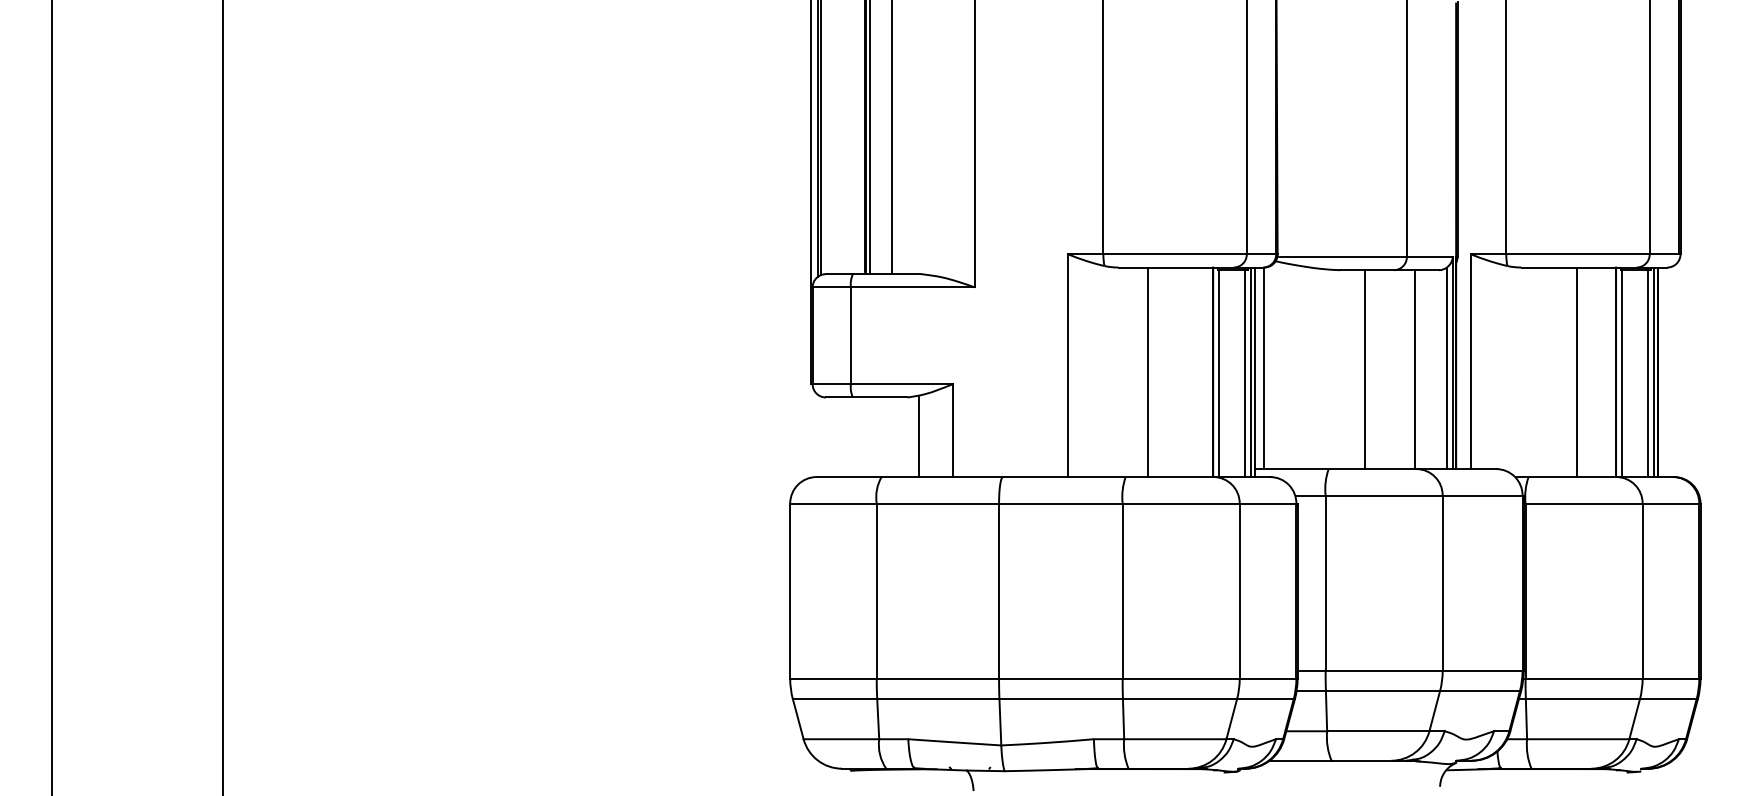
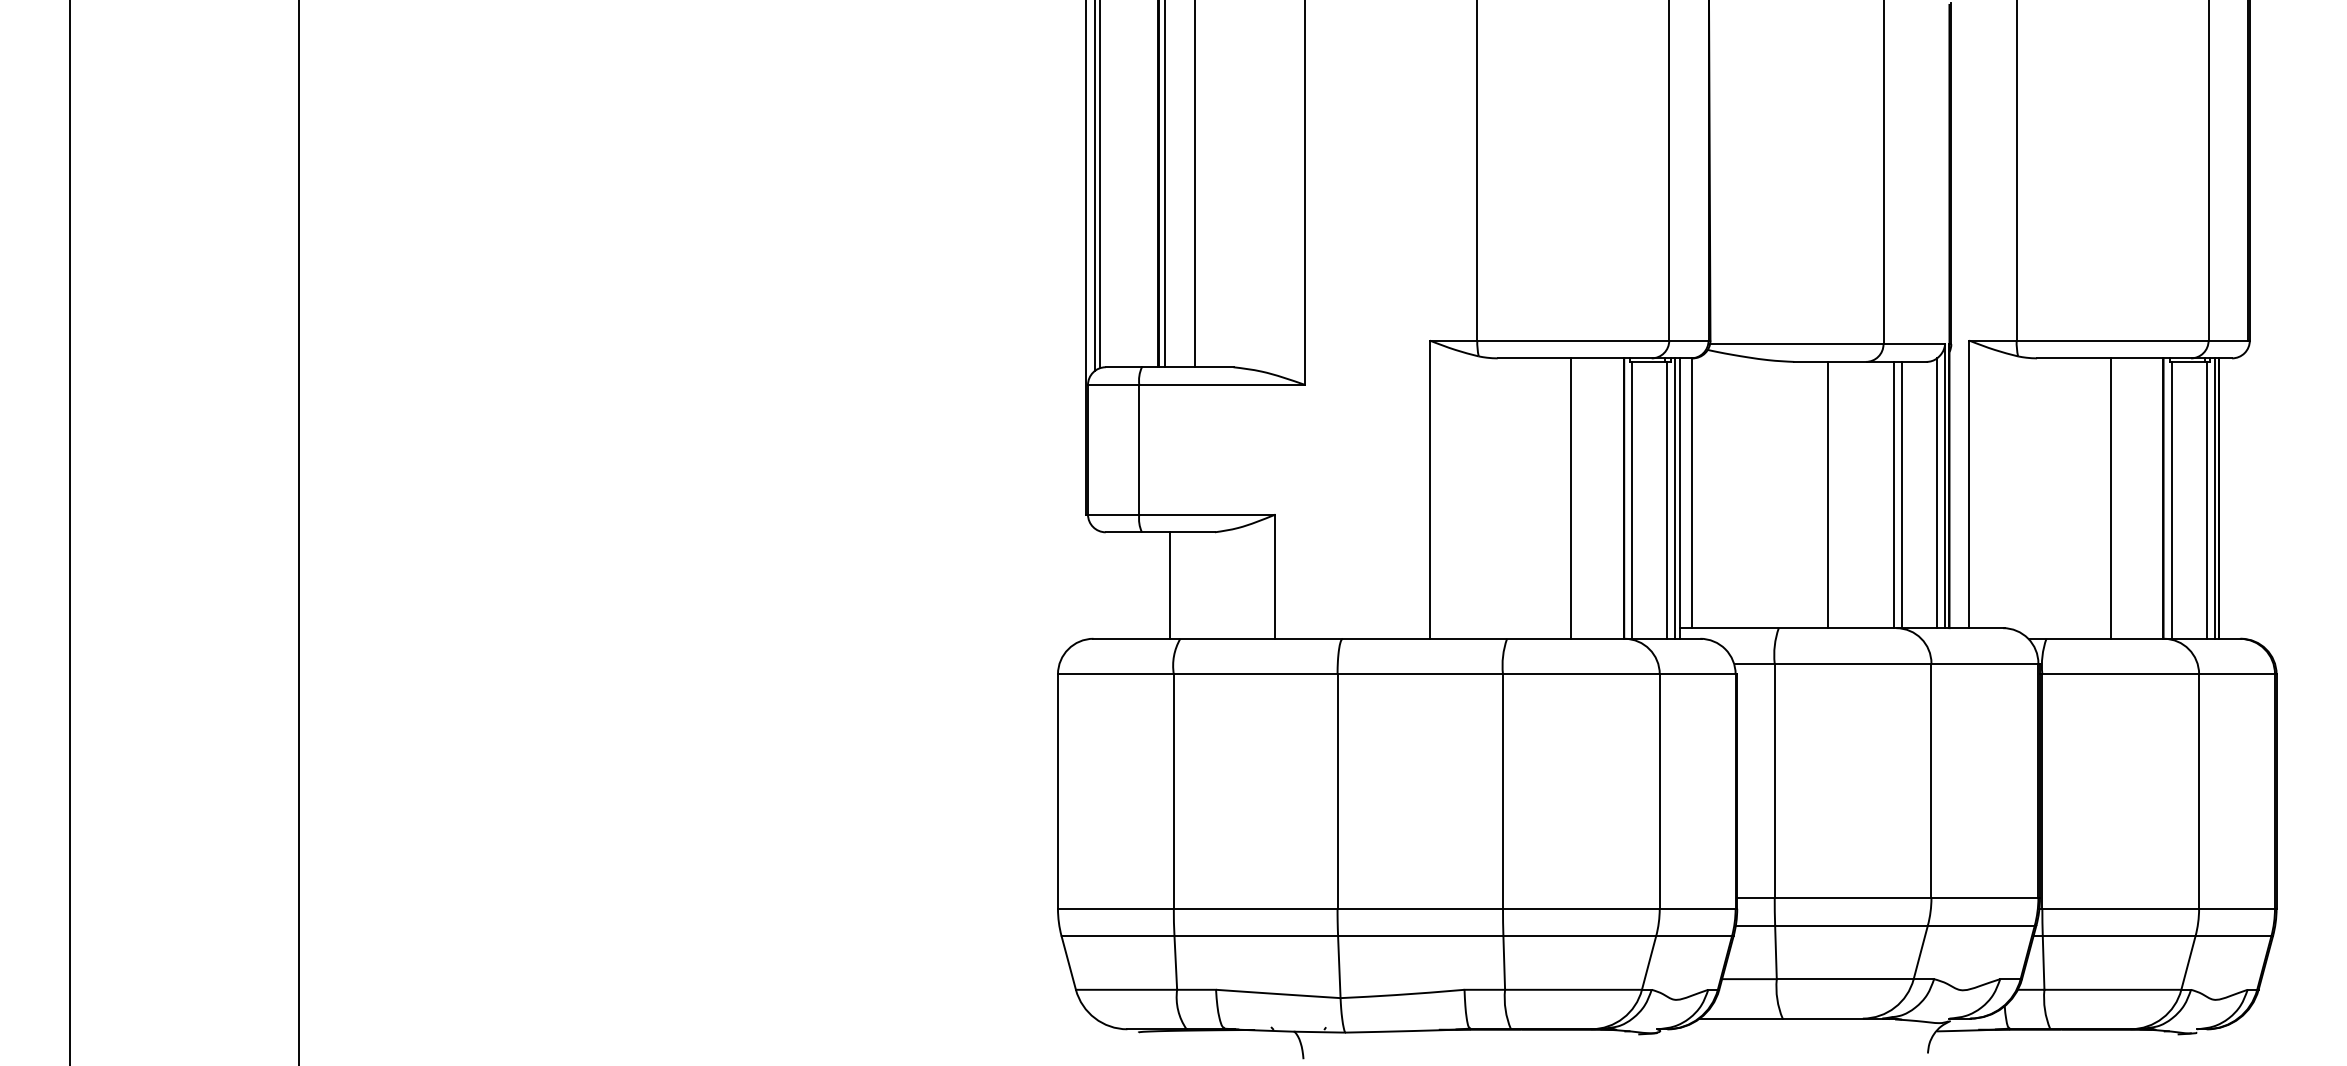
line: (1421, 369) -> (1902, 494), added
line: (1147, 372) -> (1571, 498), moved
line: (918, 437) -> (1169, 585), moved

